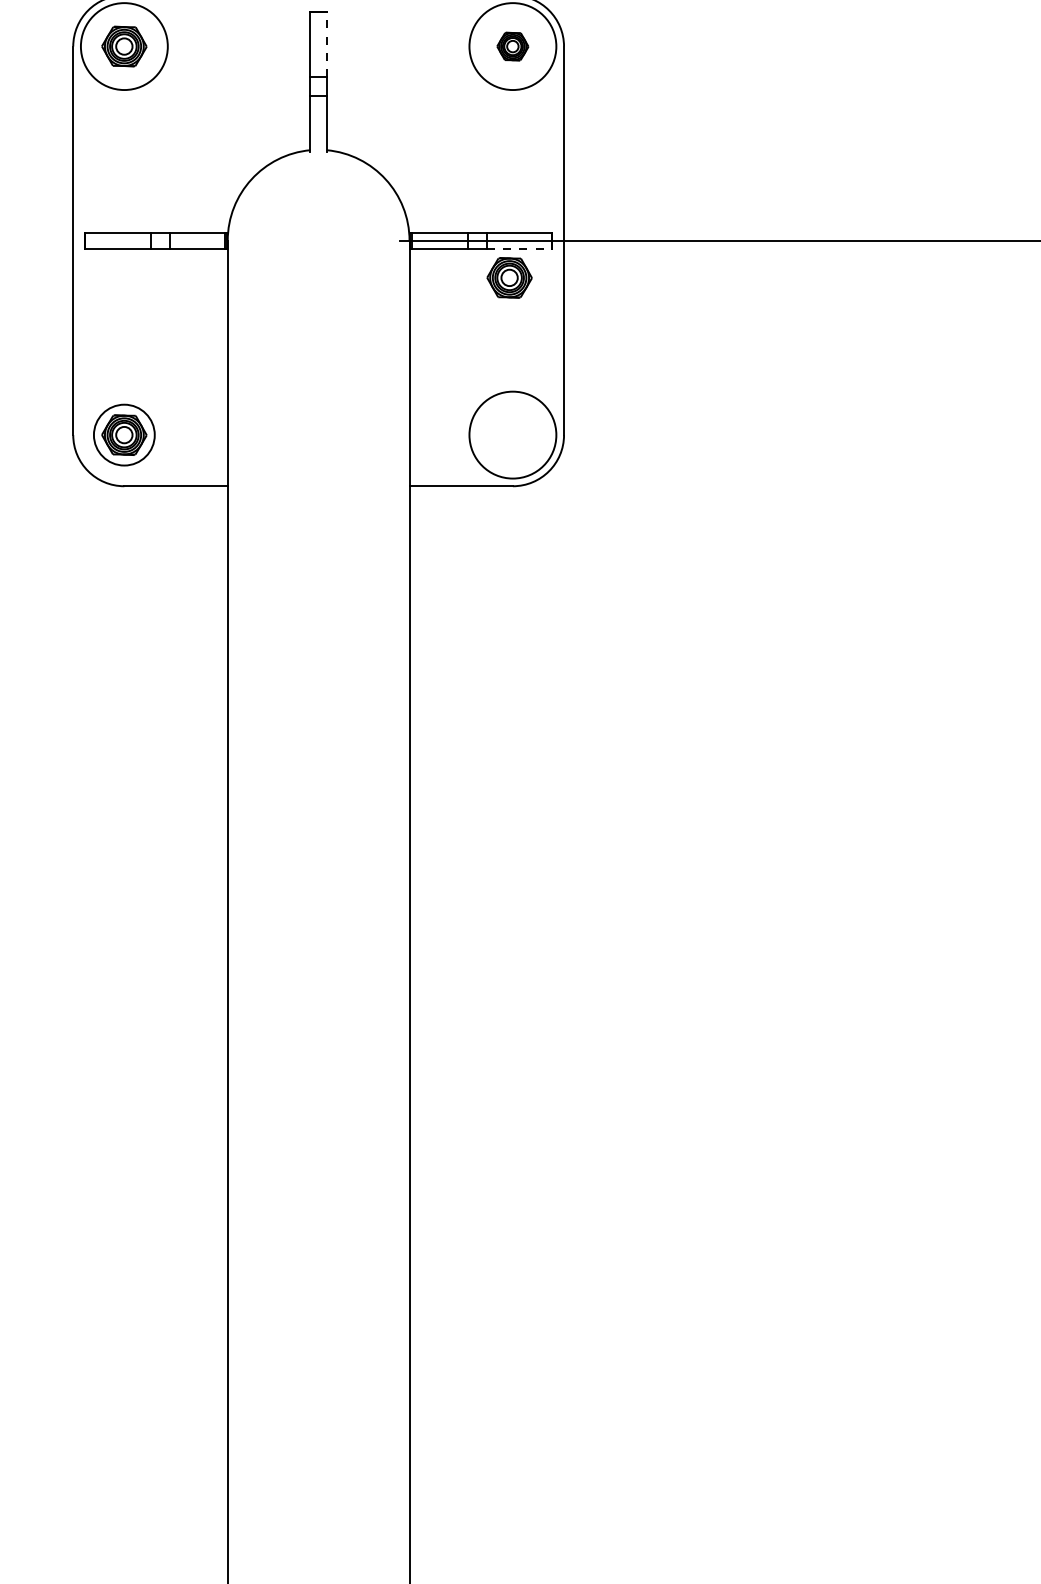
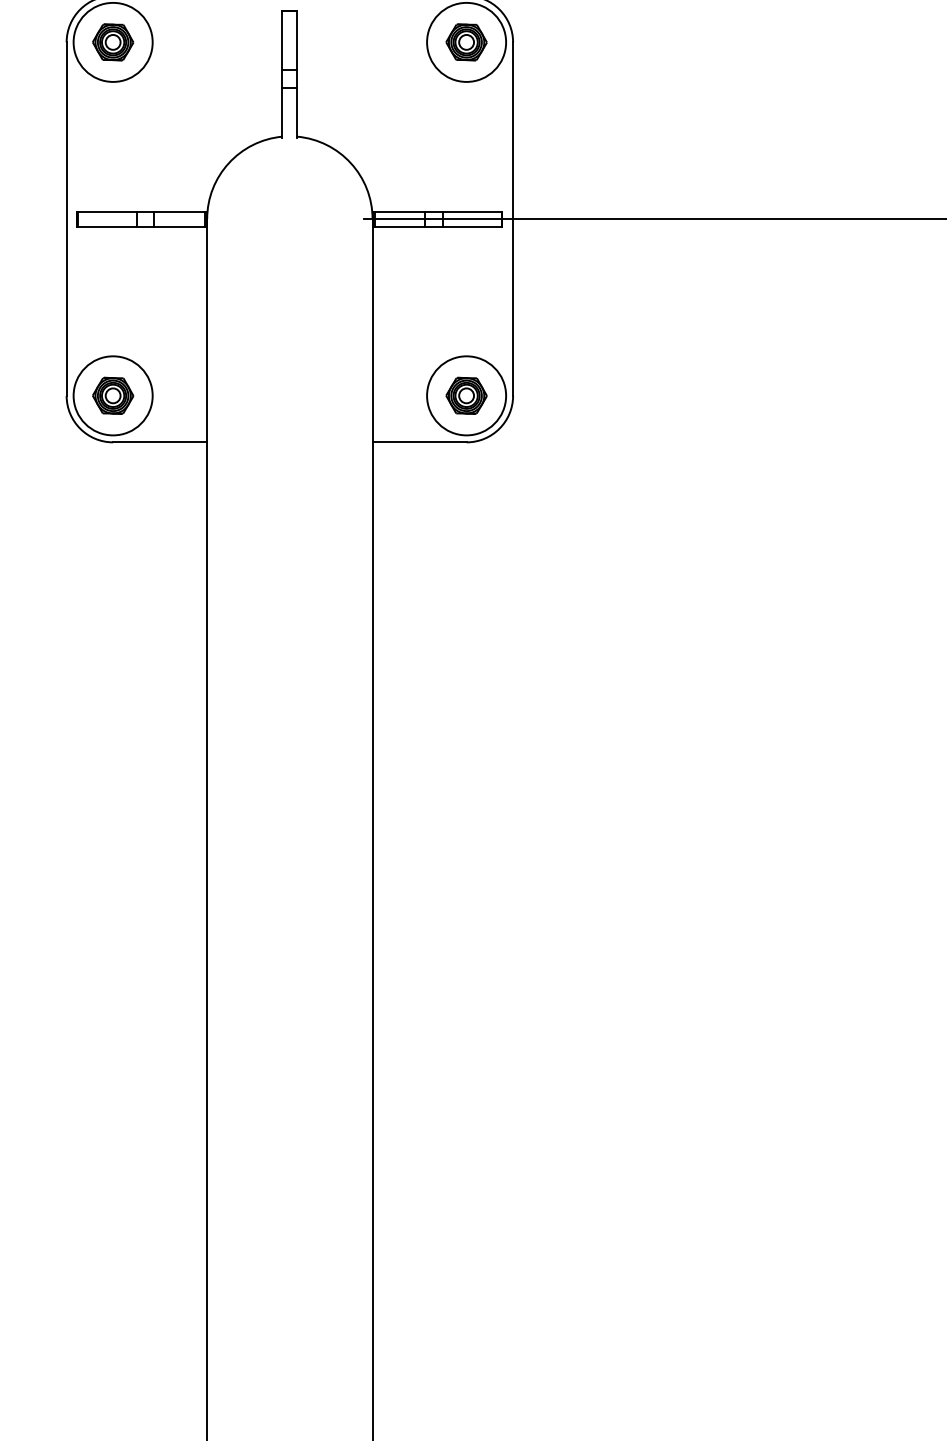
line: (327, 44) -> (297, 40), dashed -> solid
part: (512, 46) -> (466, 42), size x1.43
line: (519, 248) -> (472, 226), dashed -> solid
part: (509, 277) -> (466, 395), moved
circle: (123, 434) -> (112, 395), size x1.43

